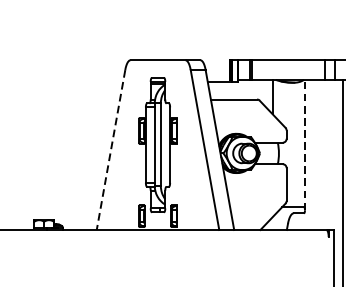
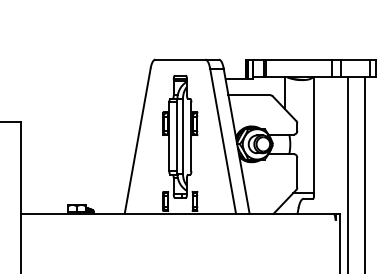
line: (304, 144) -> (313, 136), dashed -> solid
line: (110, 150) -> (137, 141), dashed -> solid

